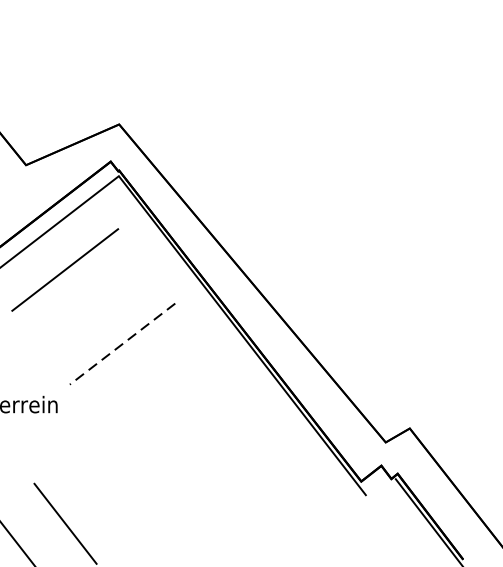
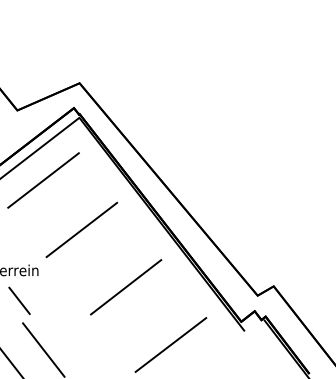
line: (122, 344) -> (81, 230), dashed -> solid
line: (189, 430) -> (126, 287), added
line: (29, 449) -> (19, 300), added
line: (255, 515) -> (170, 344), added

